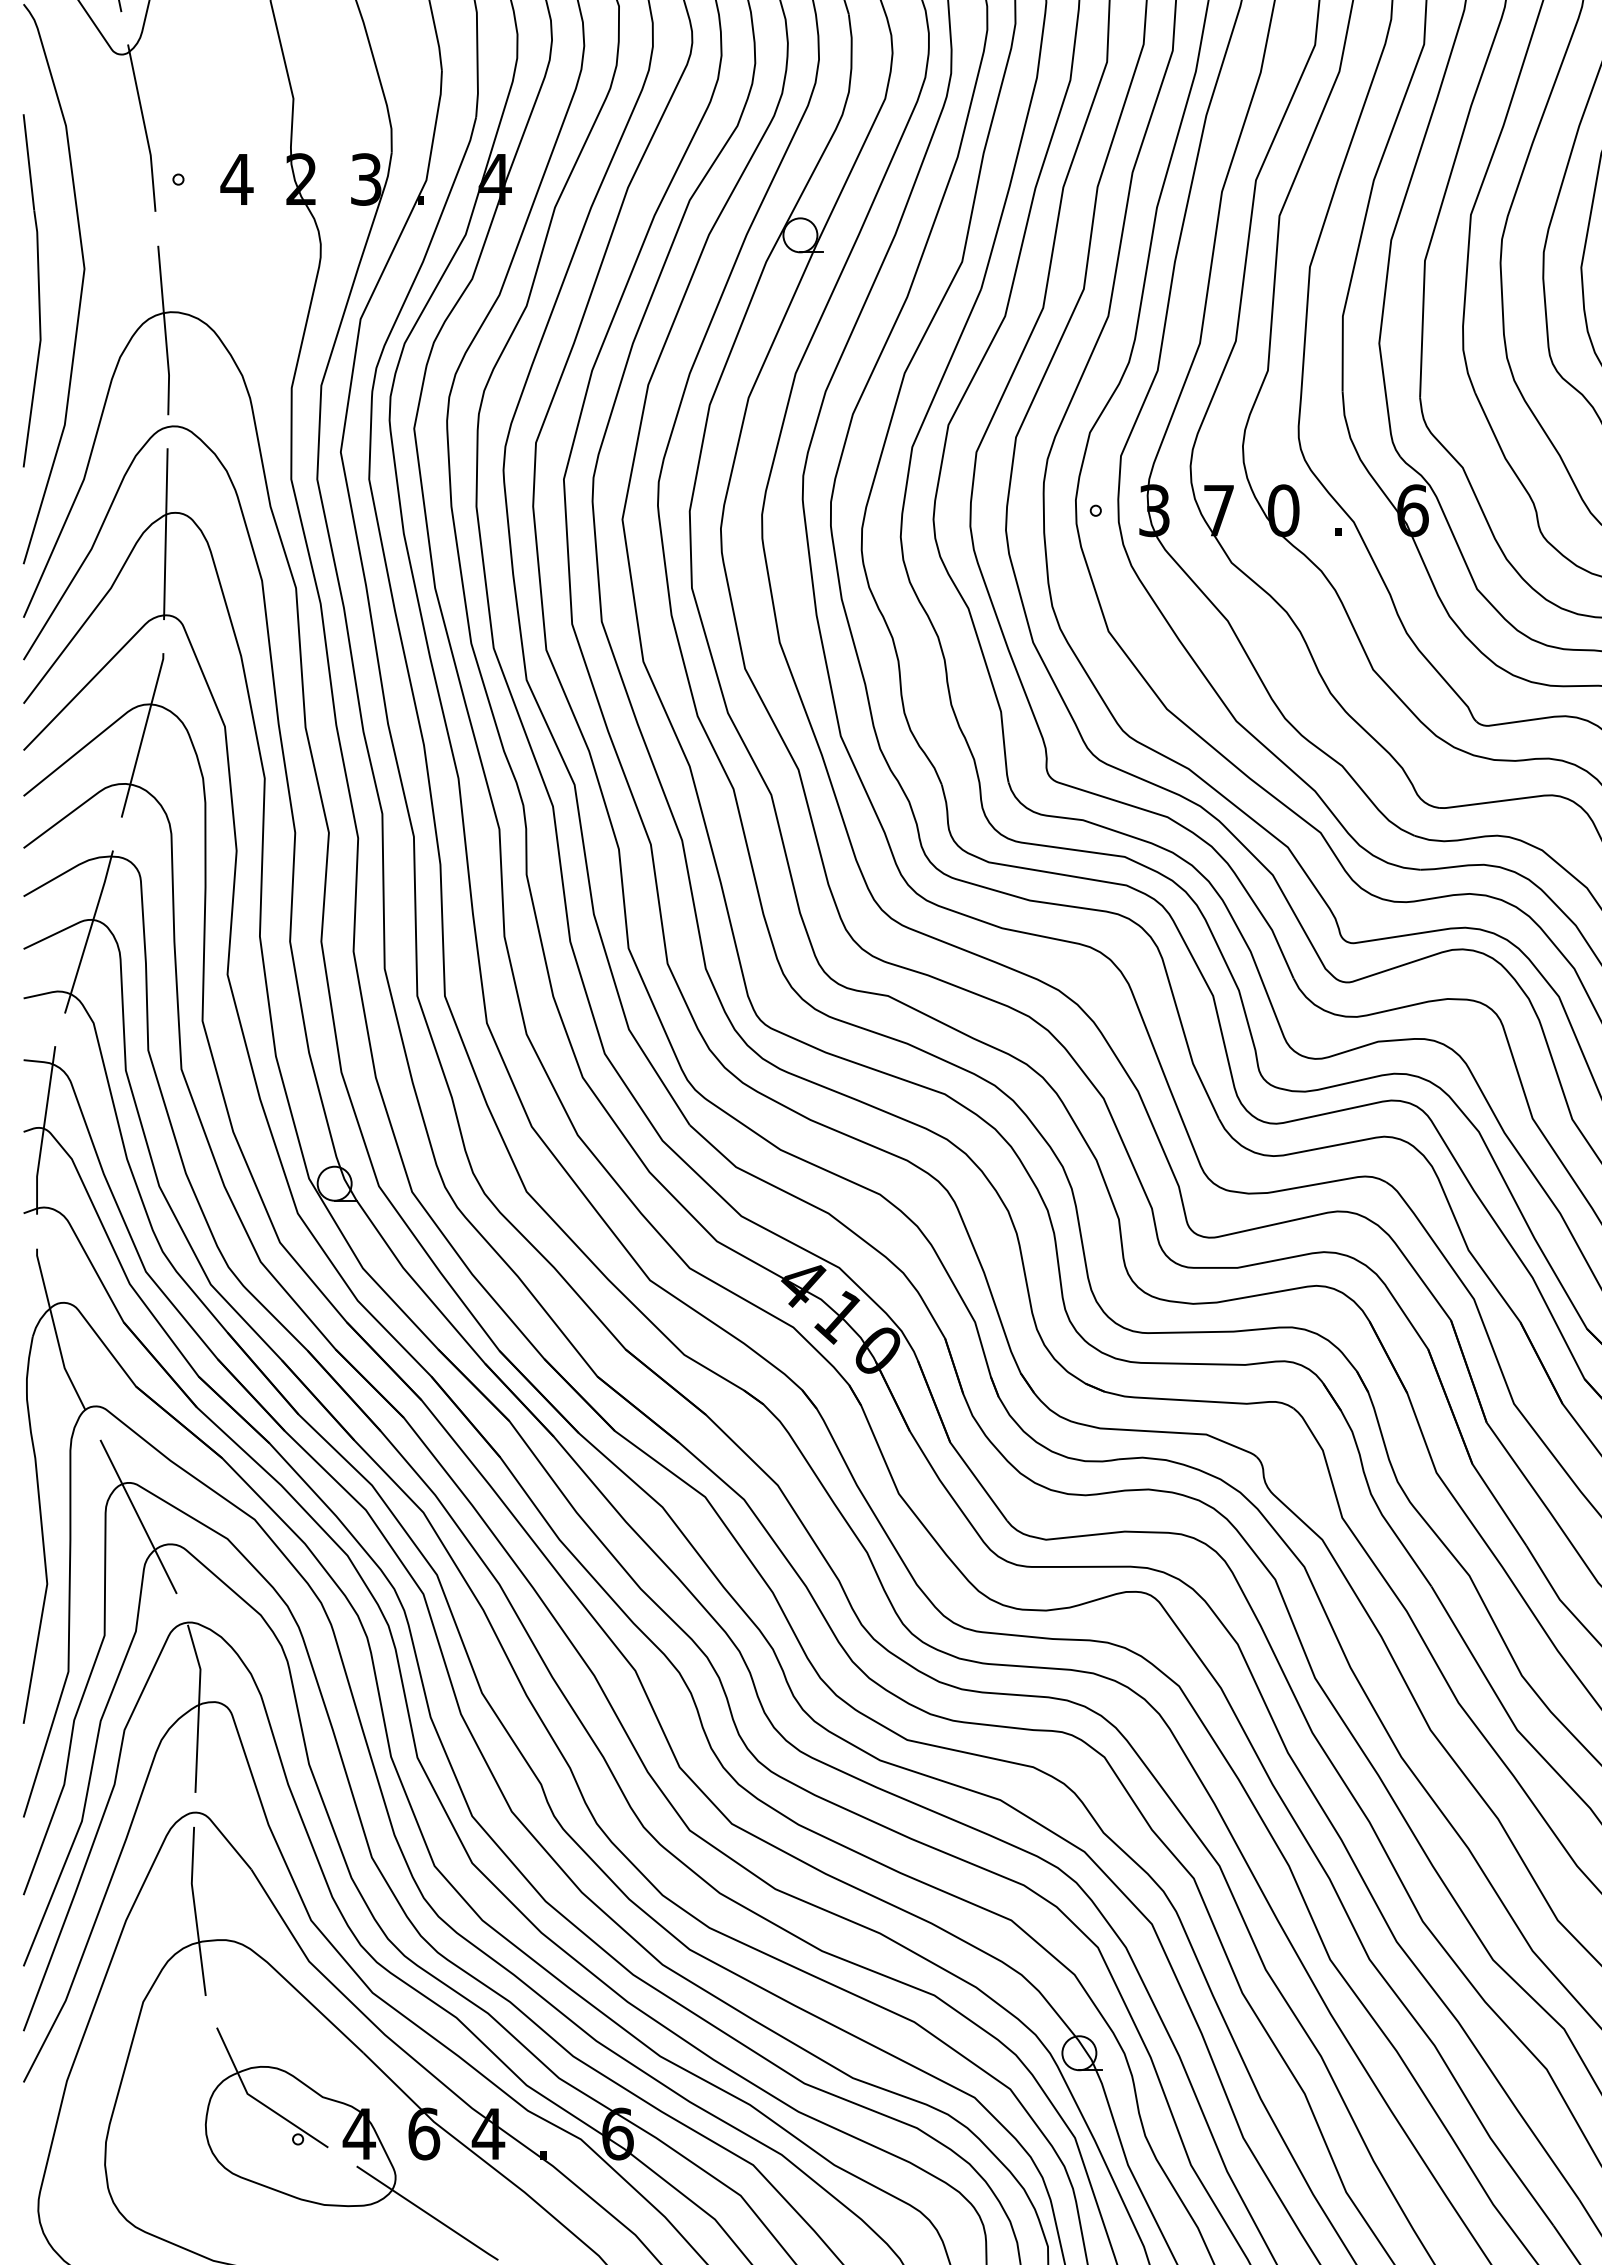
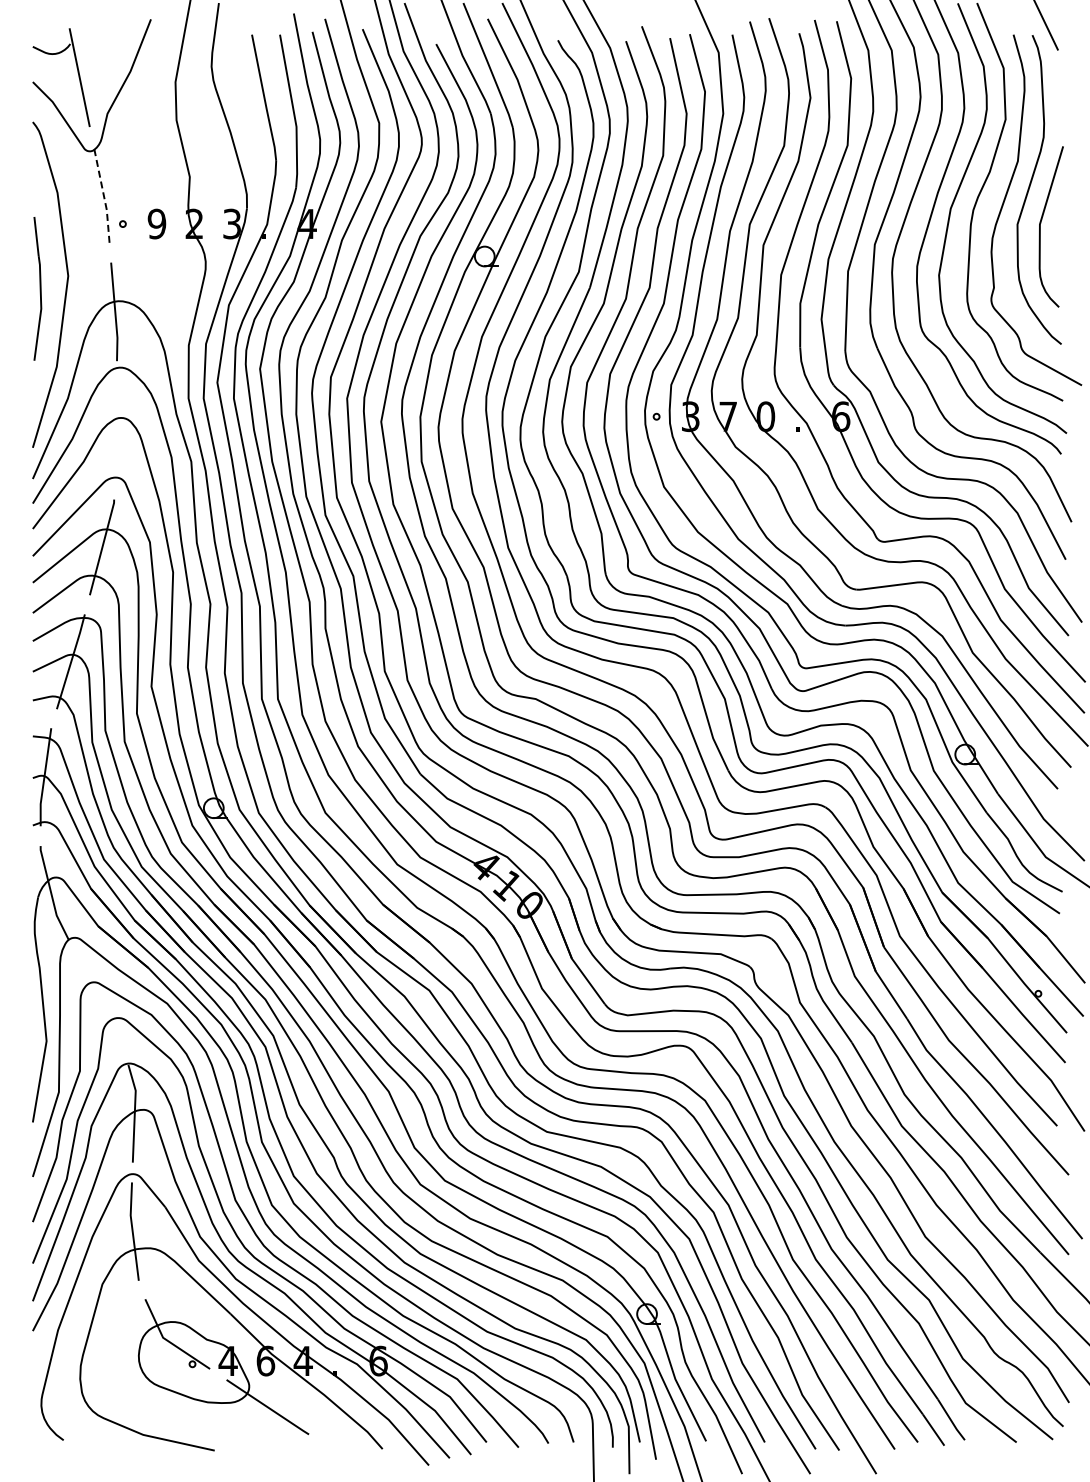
line: (145, 128) -> (103, 194), solid -> dashed
text: (236, 178) -> (156, 223), 4 -> 9
part: (31, 290) -> (37, 288), size x0.7
line: (165, 532) -> (115, 429), removed
line: (138, 1515) -> (99, 1001), removed

